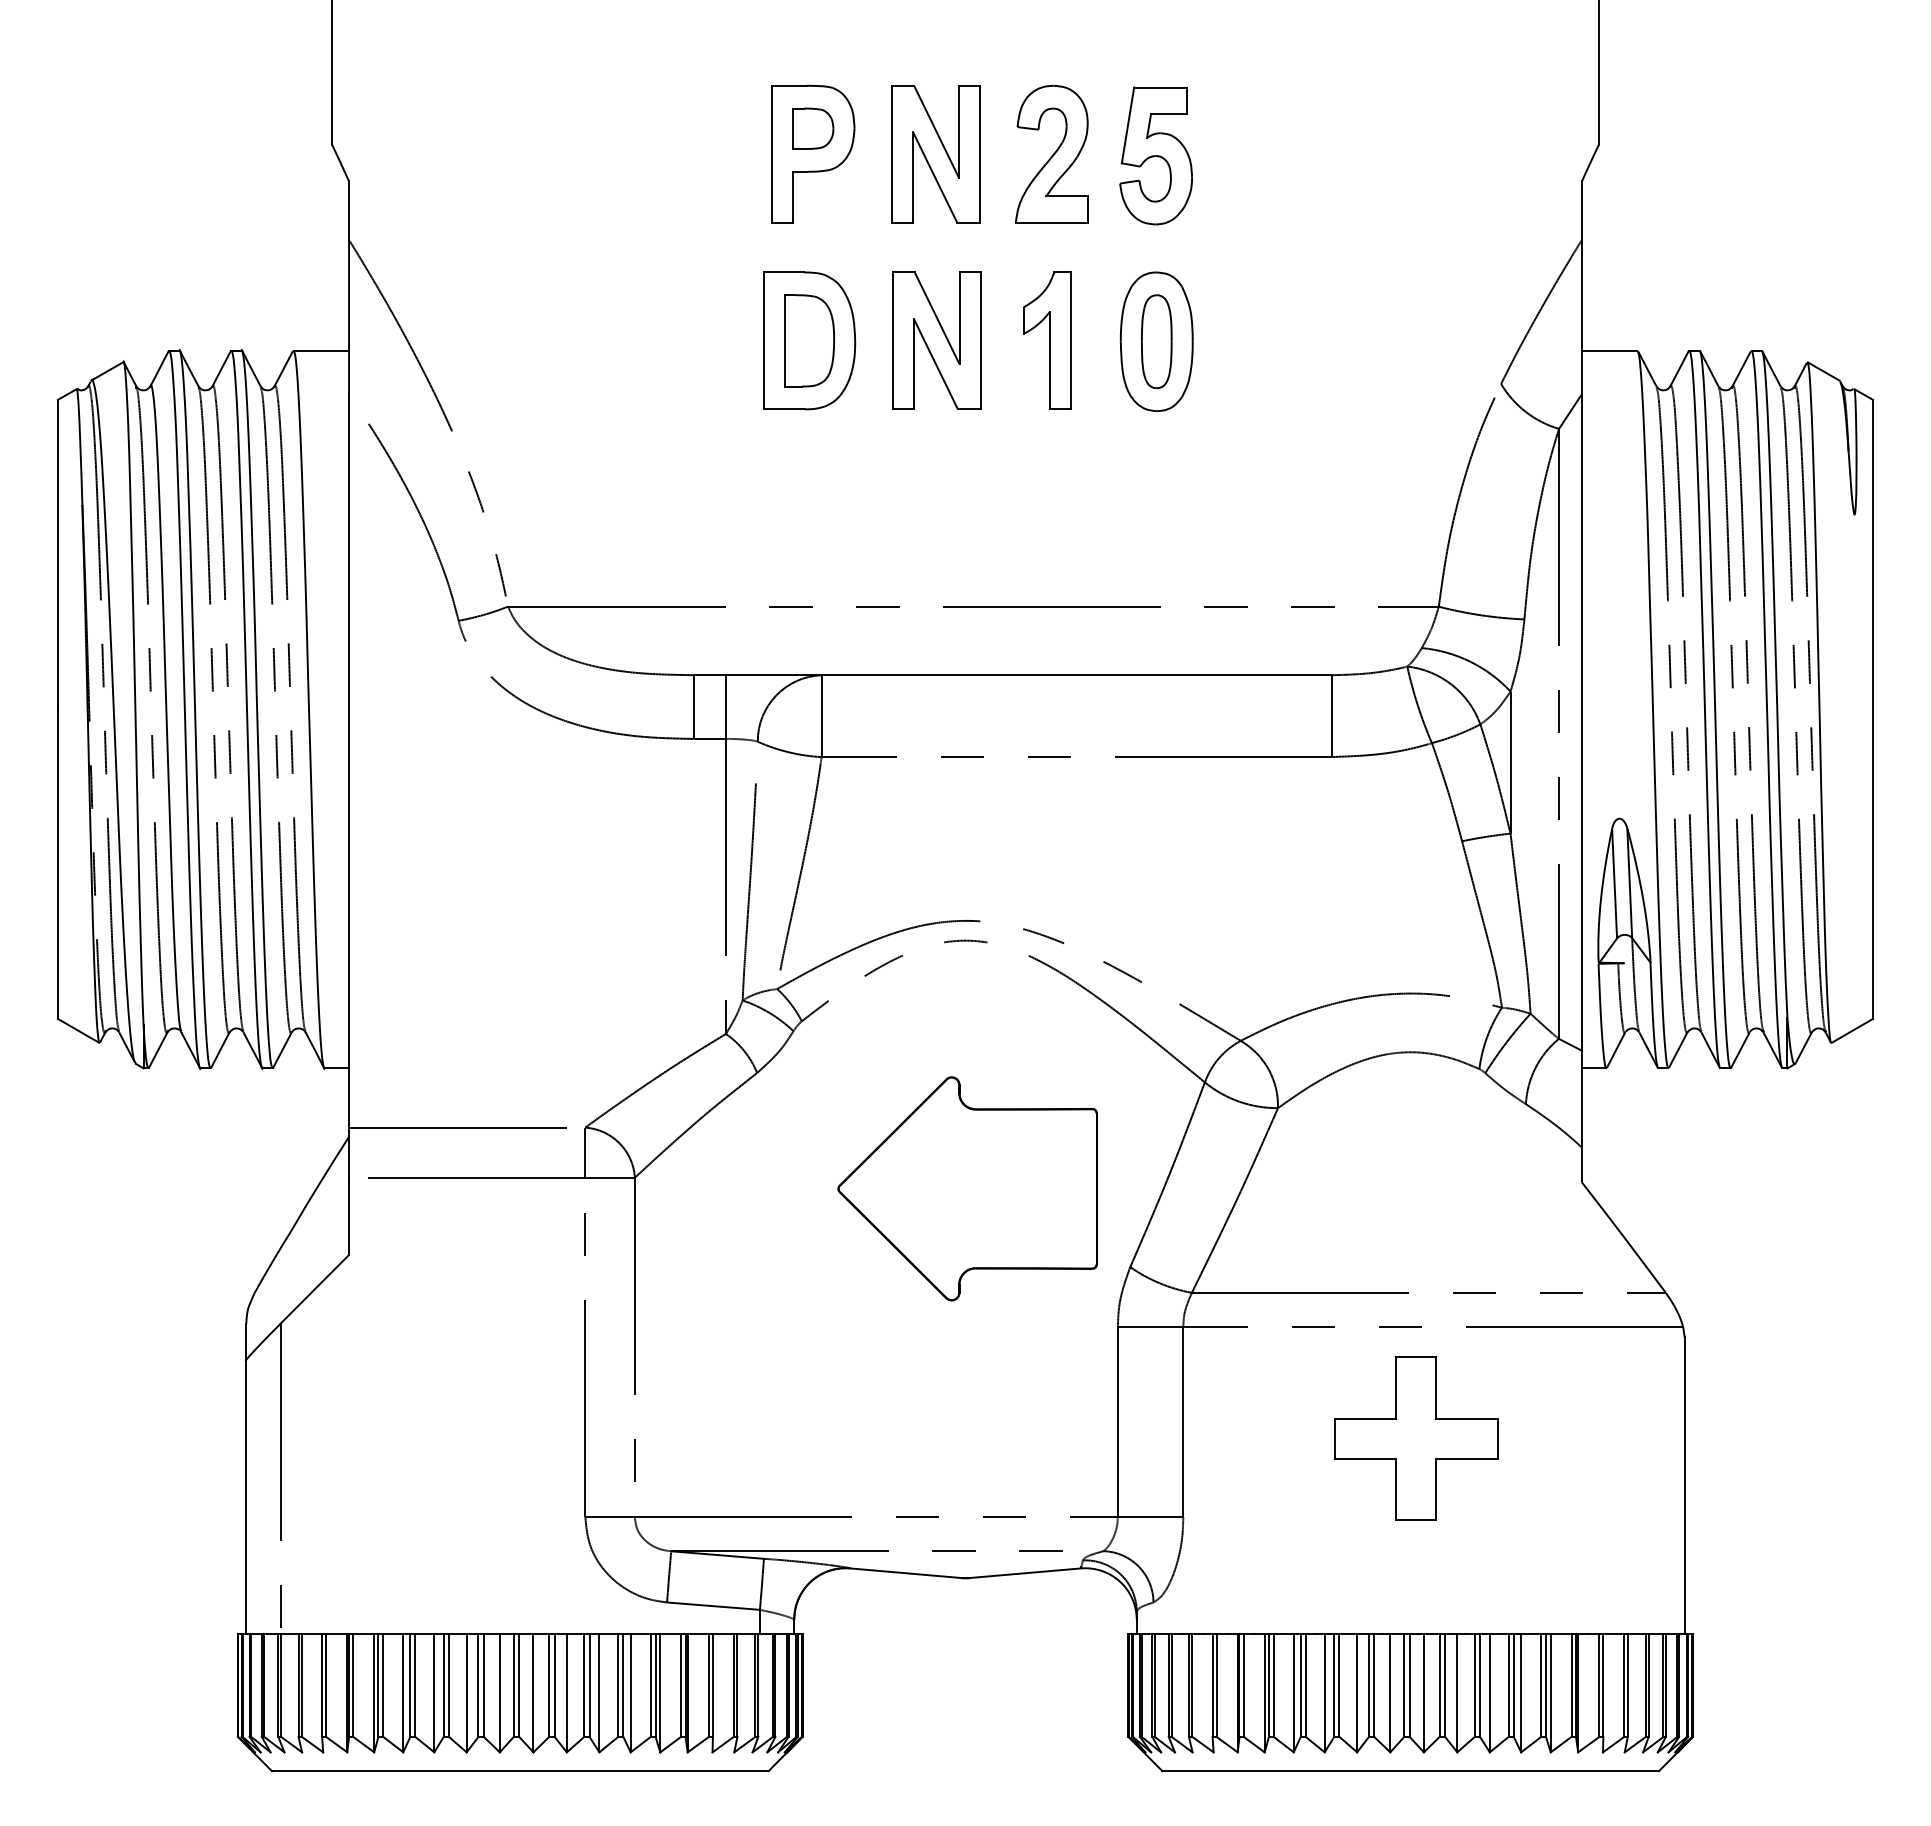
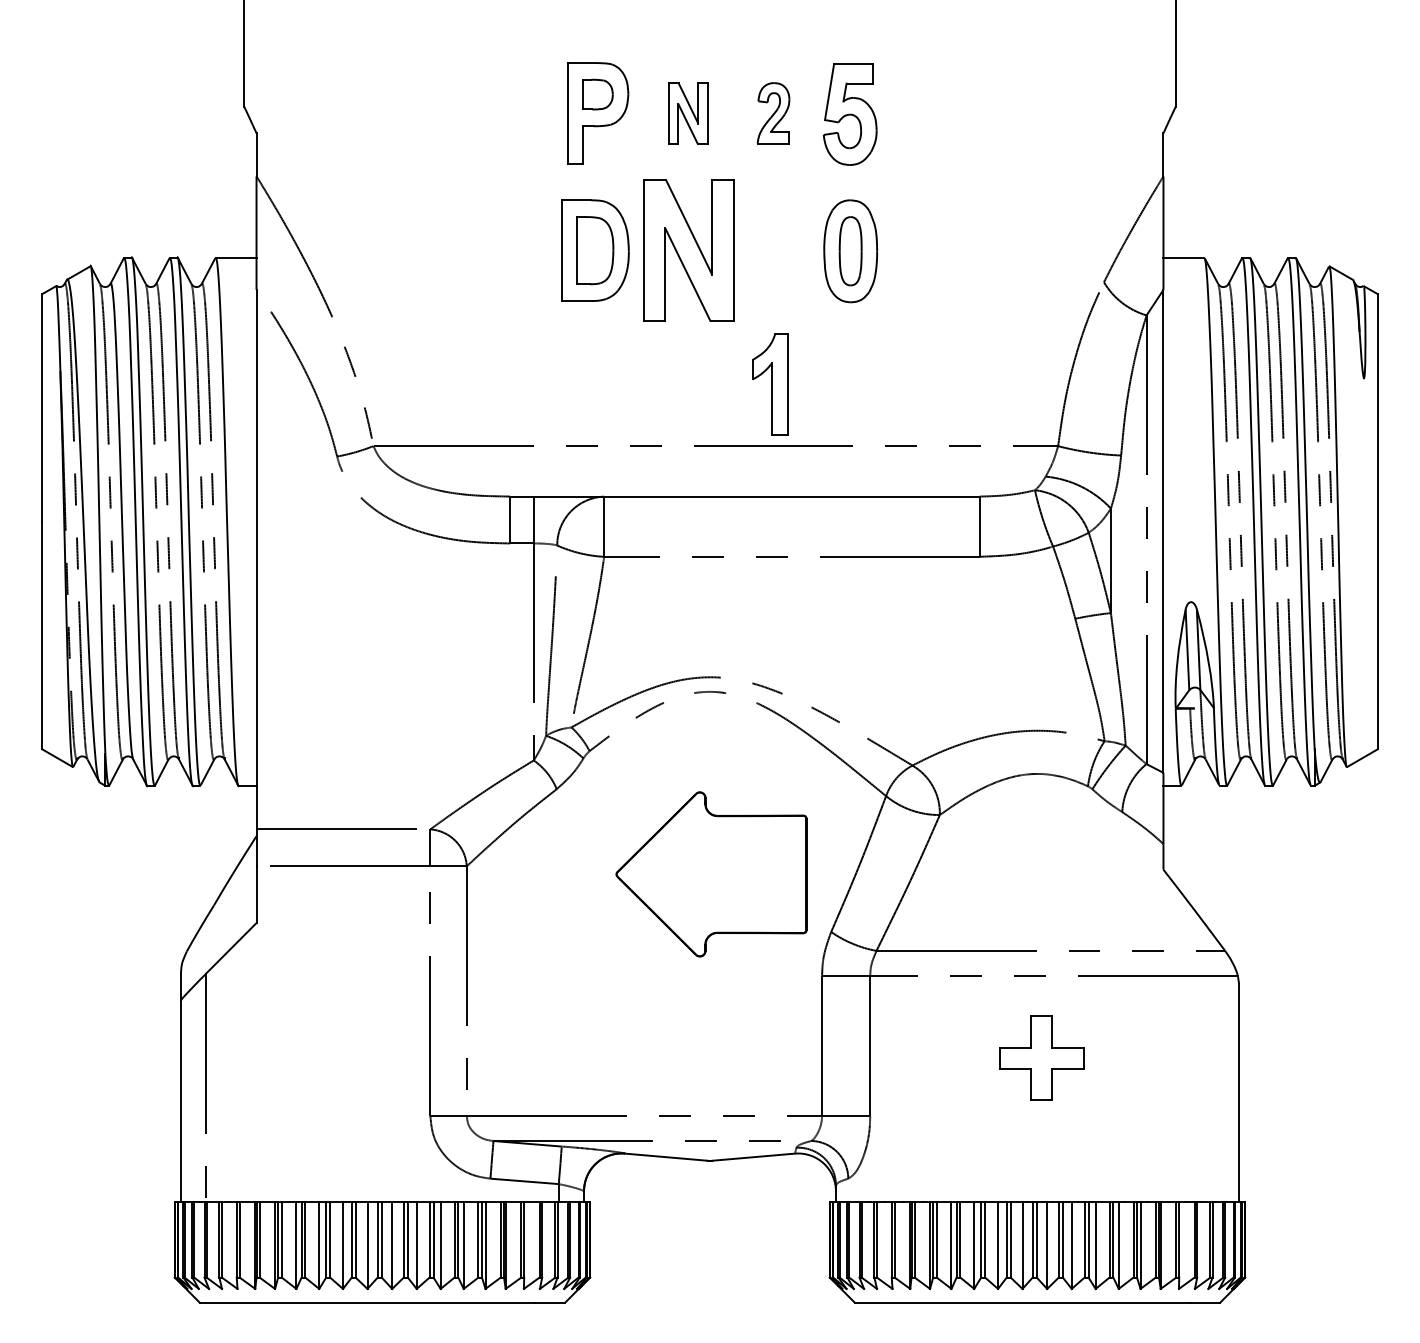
part: (1051, 153) -> (773, 112), size x0.6
part: (935, 154) -> (687, 113), size x0.6
part: (936, 340) -> (688, 250), size x1.4
part: (1047, 340) -> (770, 384), moved
part: (1416, 1438) -> (1041, 1058), size x0.7

